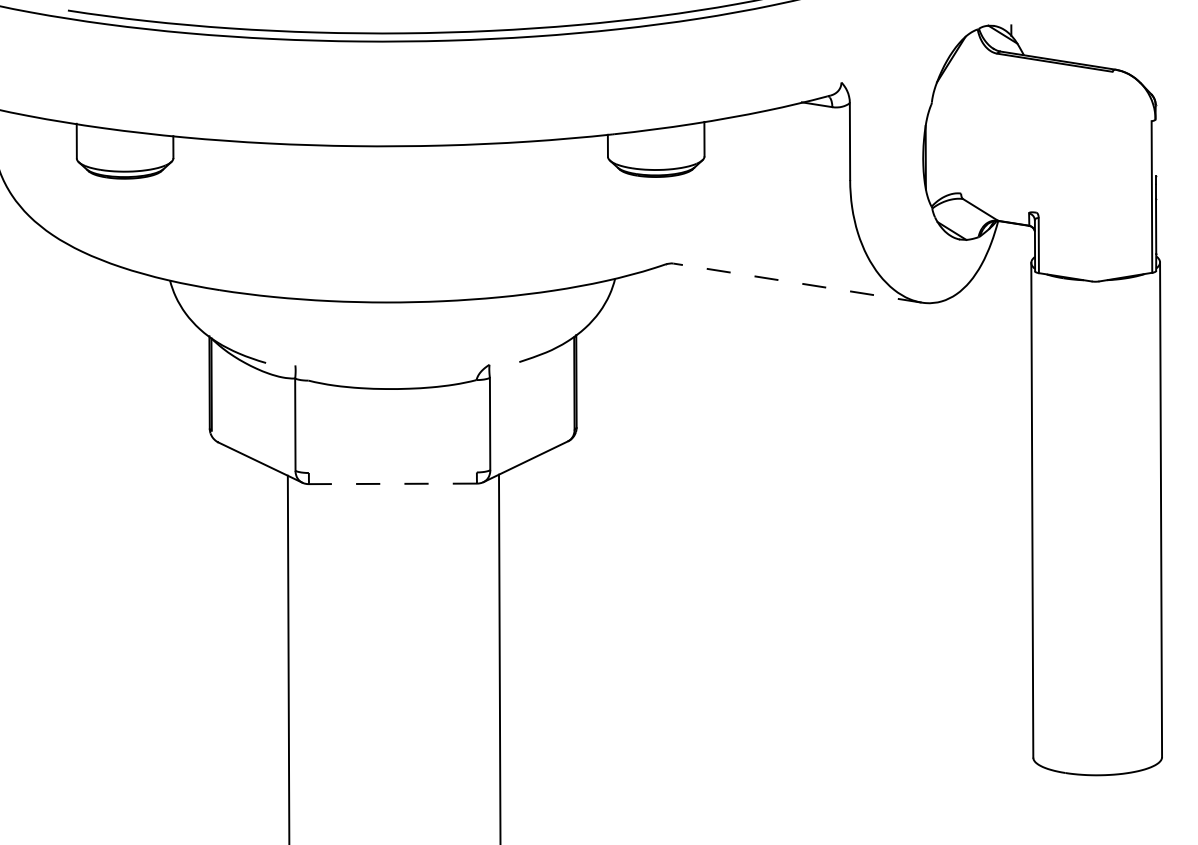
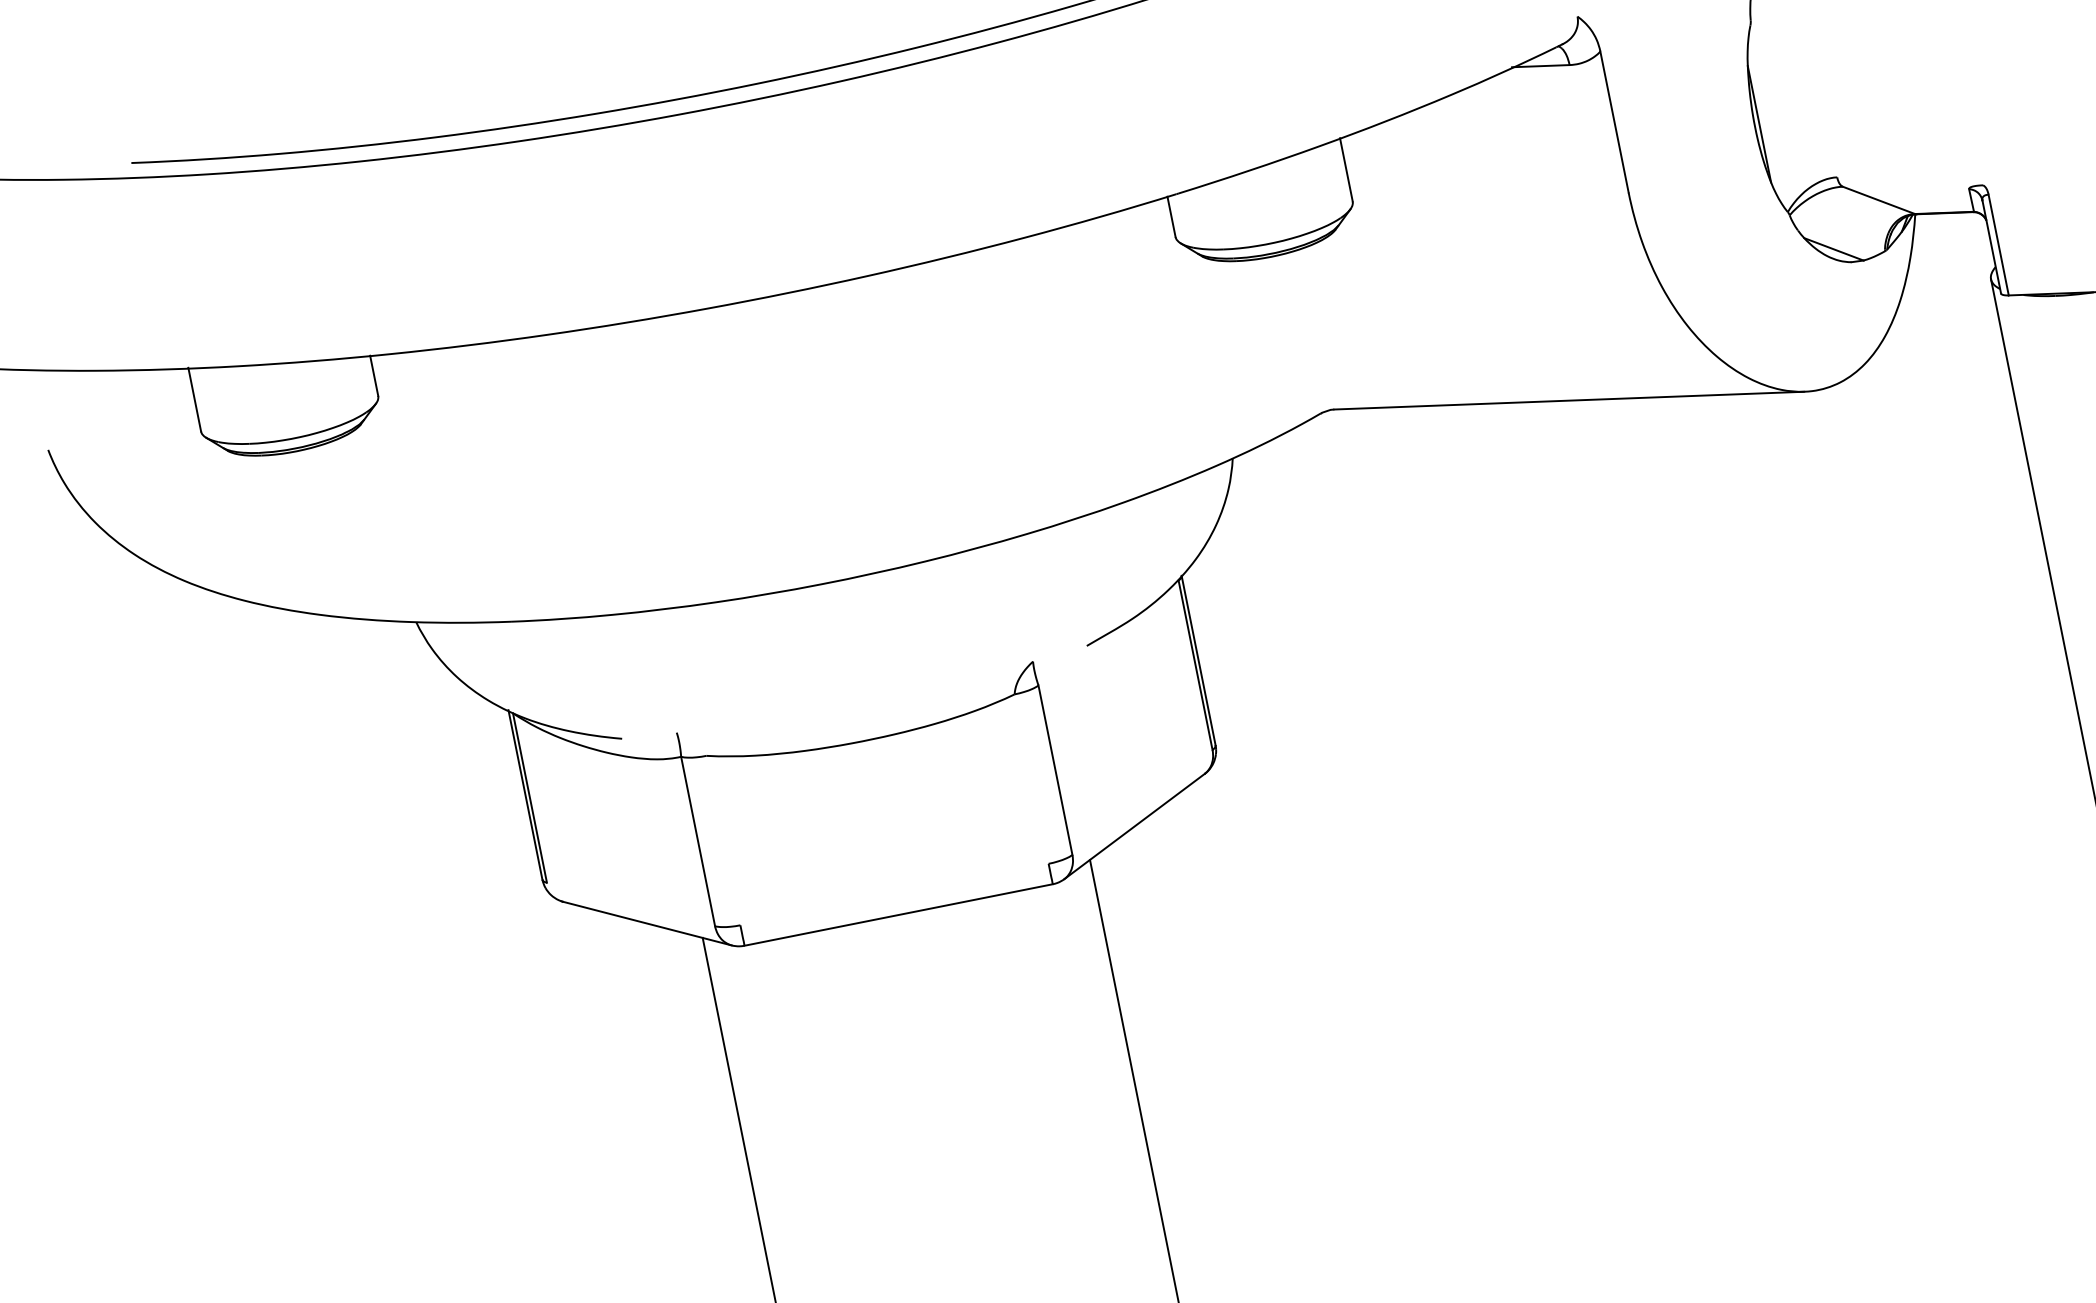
line: (797, 283) -> (1569, 401), dashed -> solid
line: (392, 483) -> (897, 914), dashed -> solid

